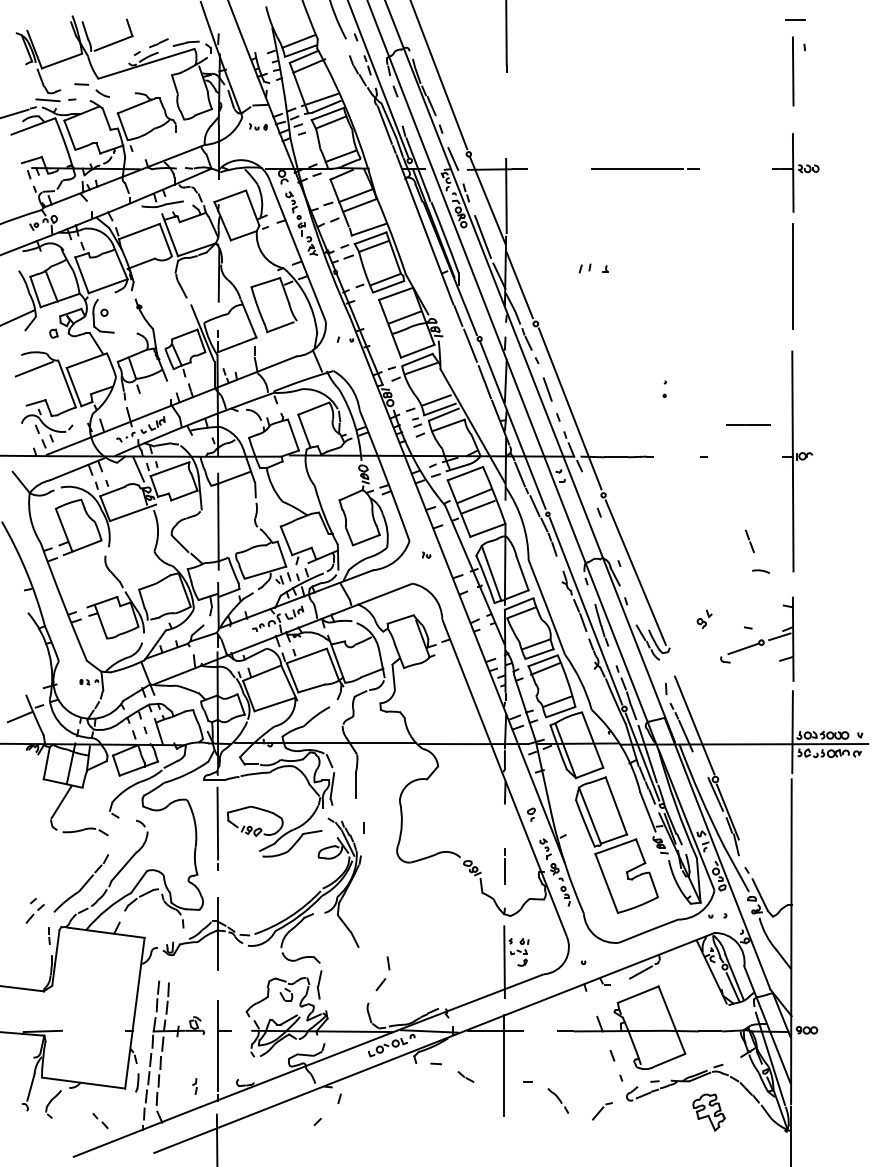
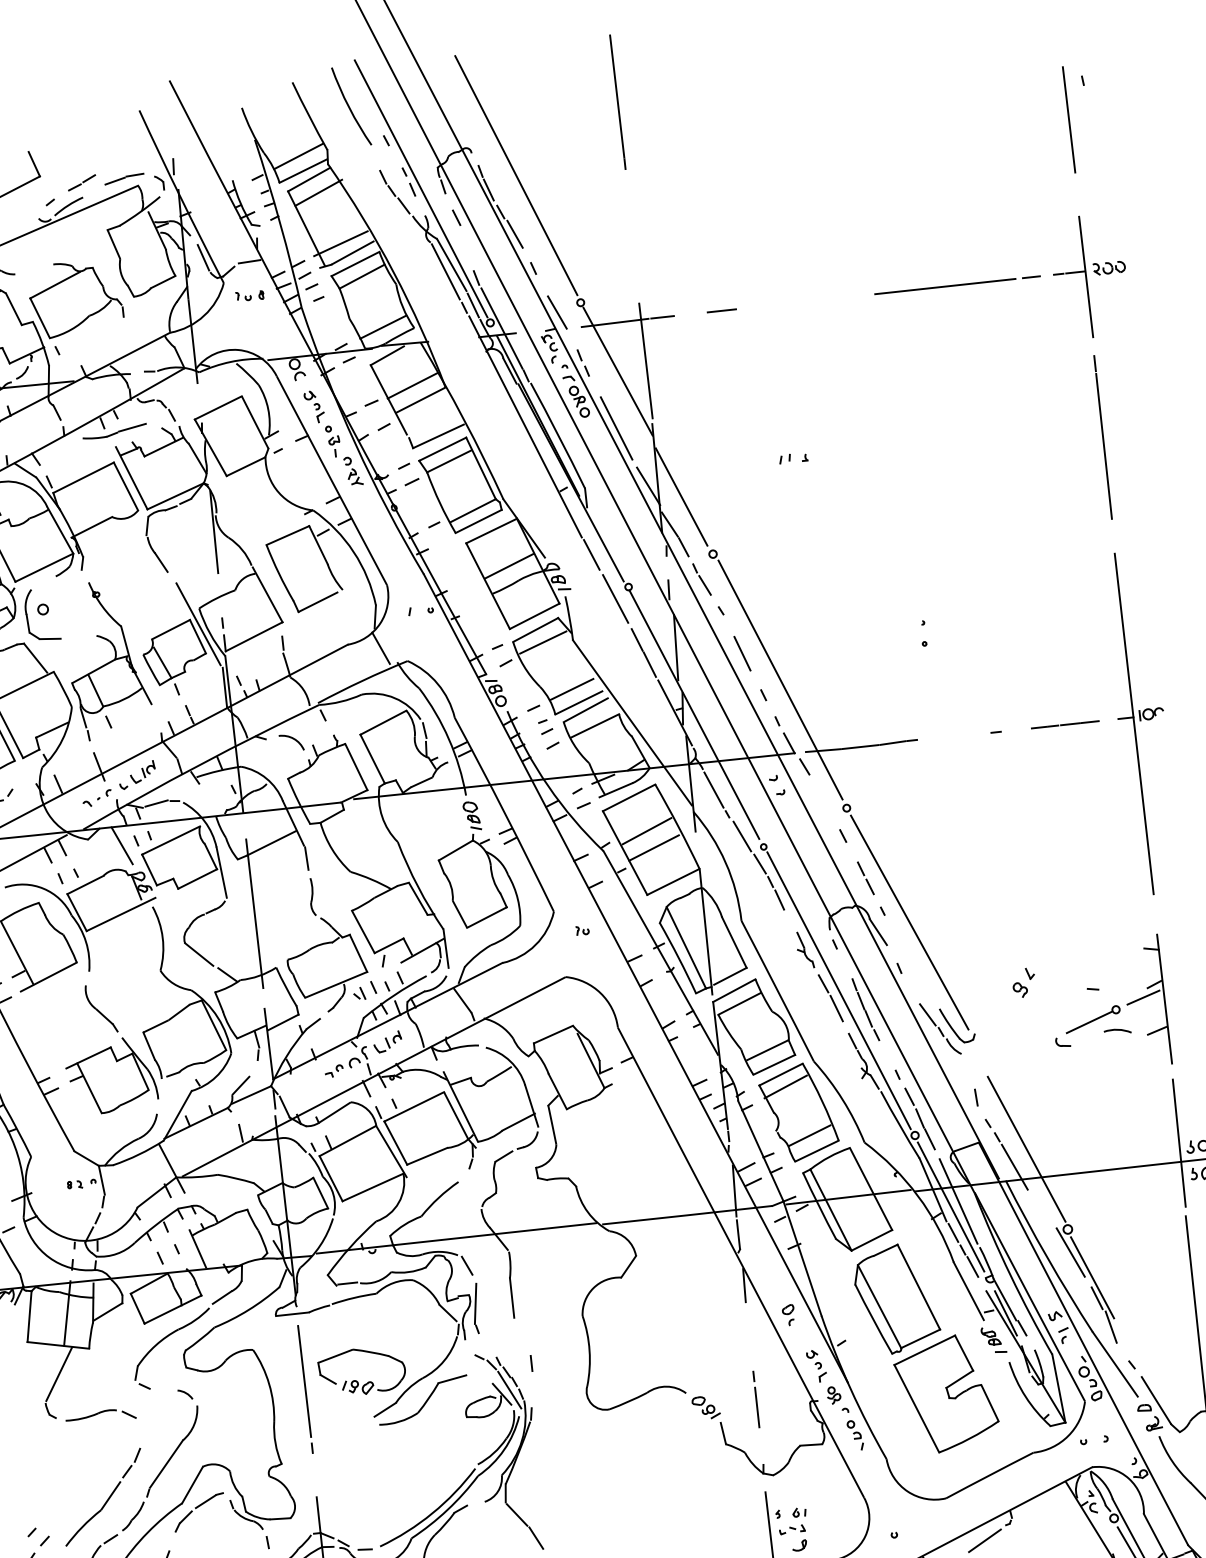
line: (795, 19) -> (721, 309), moved
line: (645, 168) -> (957, 284), moved
part: (593, 267) -> (792, 457), size x0.62
line: (748, 424) -> (1064, 723), moved
line: (749, 541) -> (865, 878), moved
line: (760, 571) -> (1116, 1031), moved

